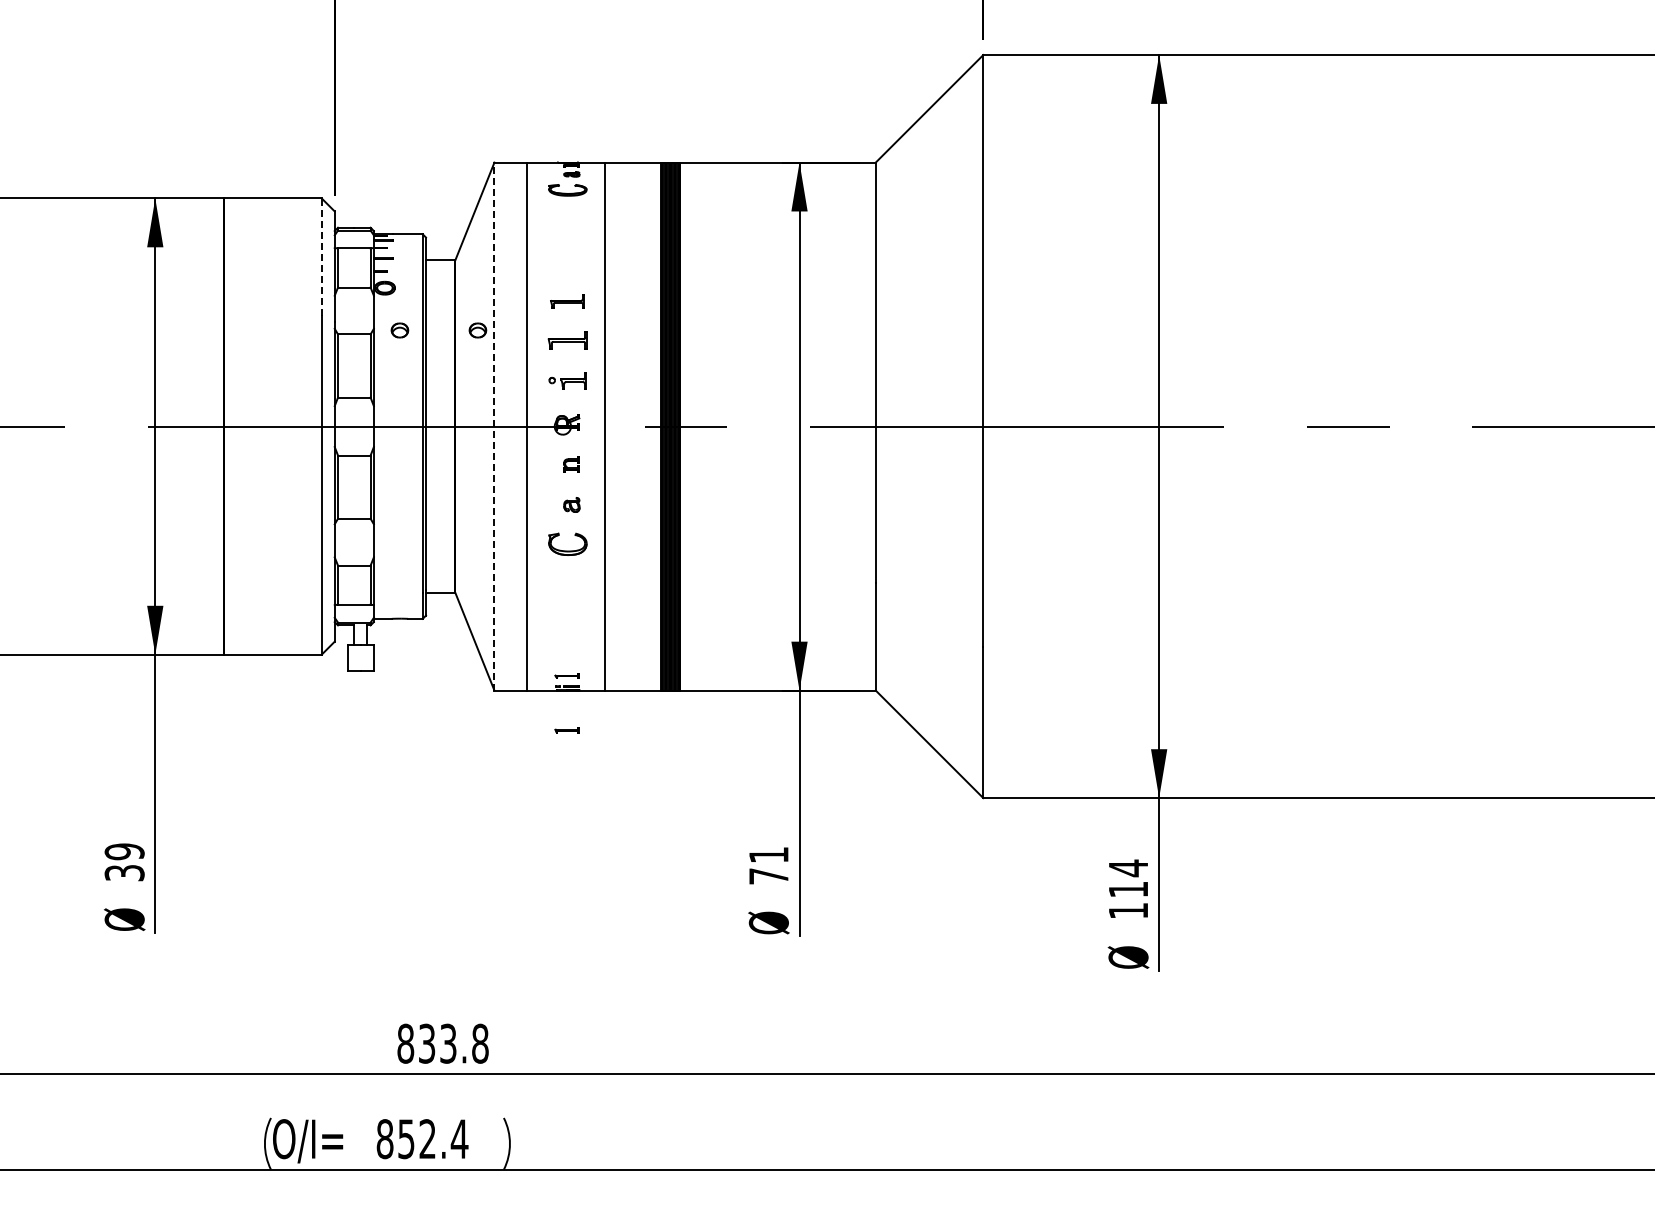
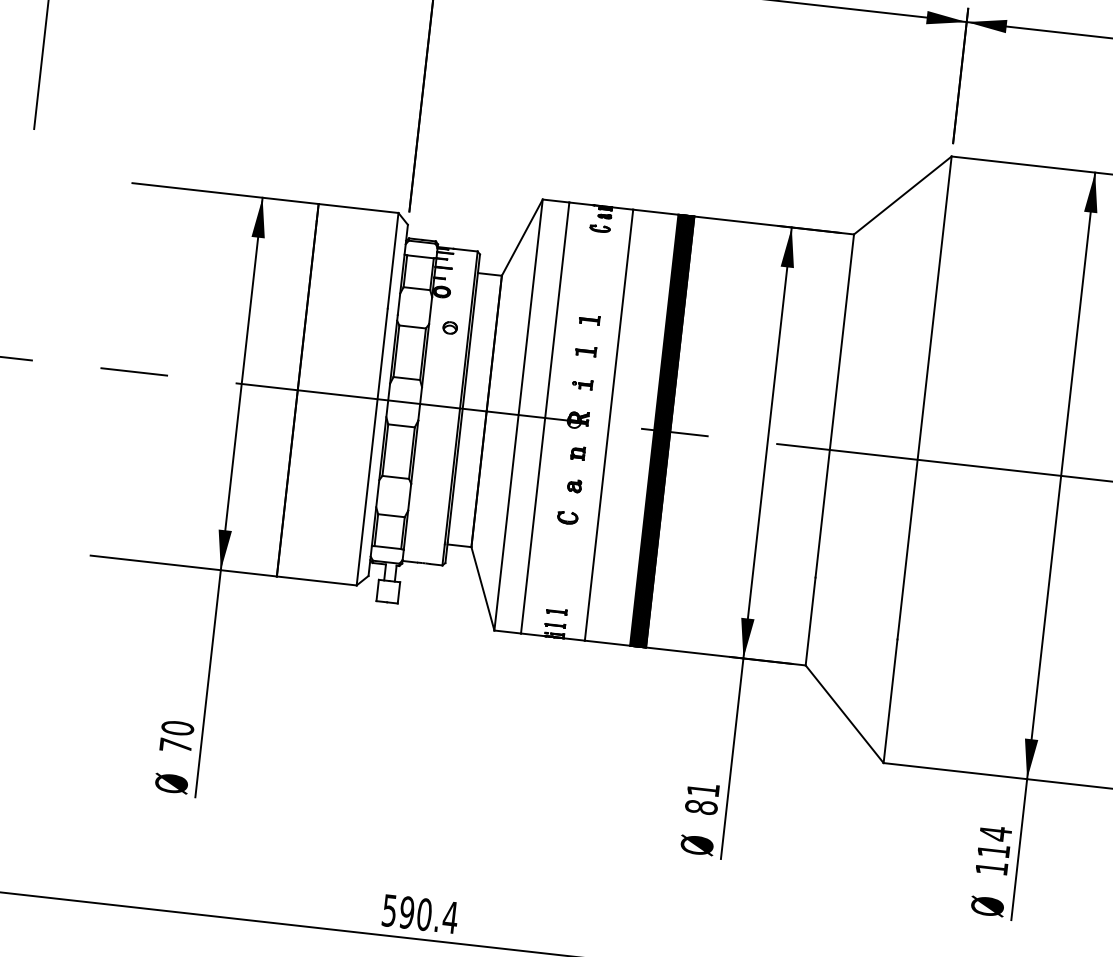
part: (567, 190) -> (599, 229), size x0.62
line: (321, 256) -> (392, 260), dashed -> solid
part: (566, 301) -> (588, 319), size x0.71
part: (477, 330) -> (513, 335), removed
part: (566, 339) -> (585, 350), size x0.62
part: (567, 380) -> (582, 384), size x0.62
line: (494, 426) -> (518, 414), dashed -> solid
part: (567, 544) -> (567, 517), size x0.62
part: (566, 730) -> (556, 611), moved
text: (124, 862) -> (176, 737), 39 -> 70
text: (768, 876) -> (701, 807), 71 -> 81
text: (443, 1043) -> (420, 913), 833.8 -> 590.4

